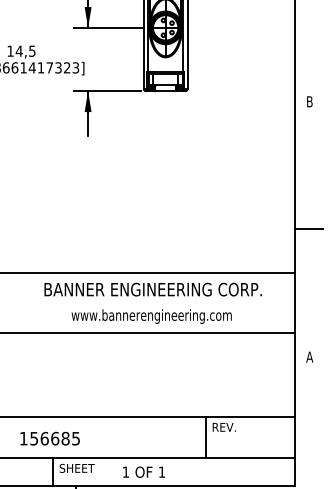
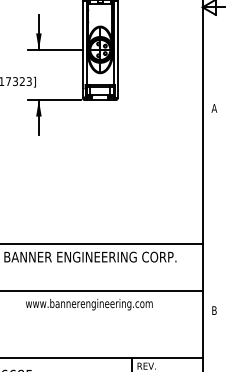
text: (309, 101) -> (214, 108), B -> A
line: (308, 229) -> (213, 209), removed
text: (151, 316) -> (89, 304), moved
text: (309, 356) -> (214, 310), A -> B

